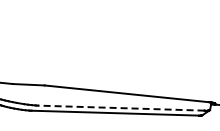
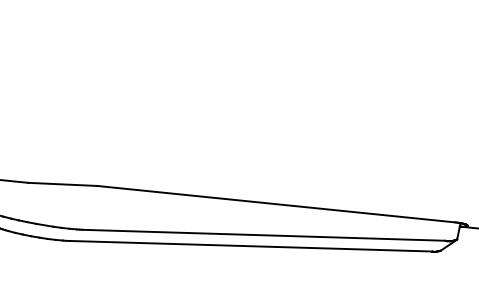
line: (120, 108) -> (262, 236), dashed -> solid

